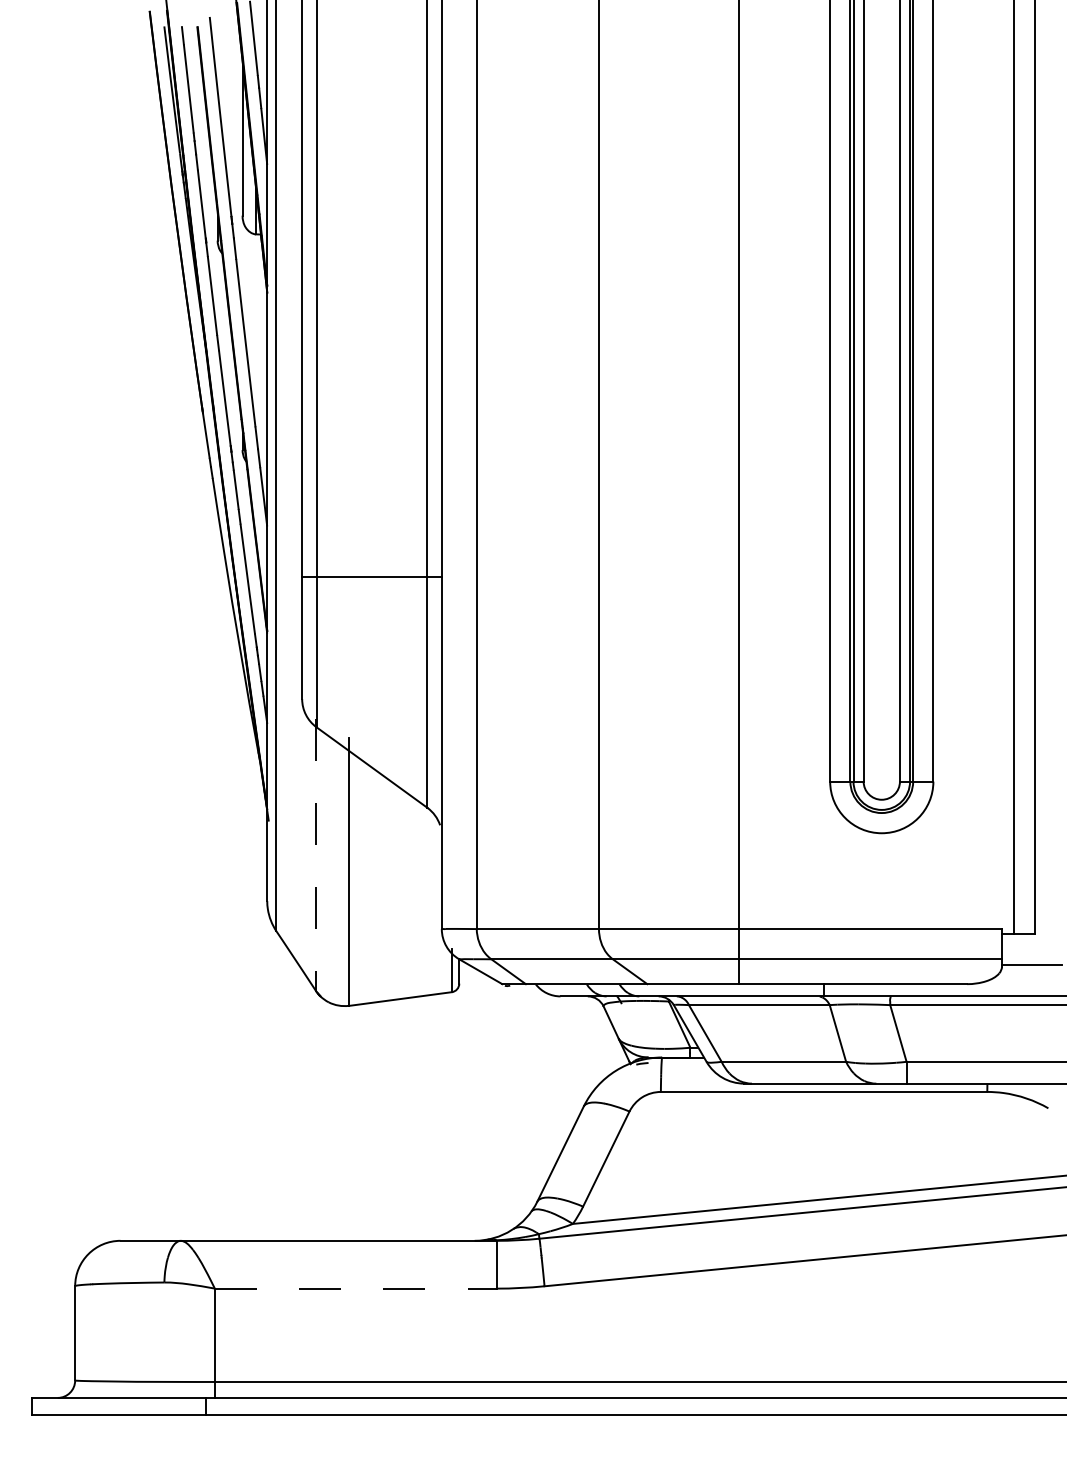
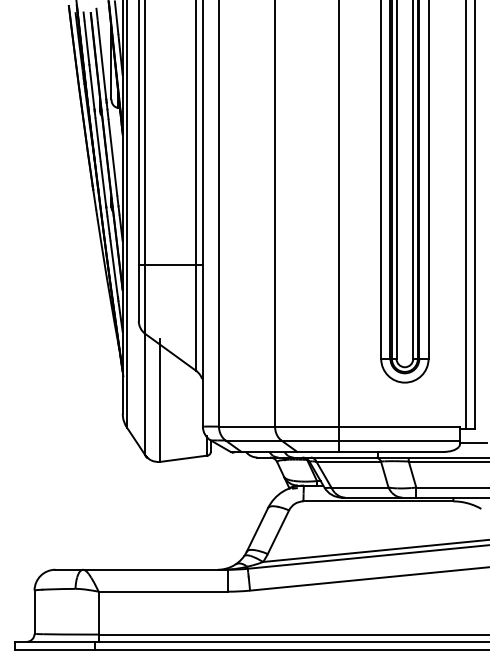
line: (314, 854) -> (144, 392), dashed -> solid
line: (355, 1288) -> (163, 591), dashed -> solid

